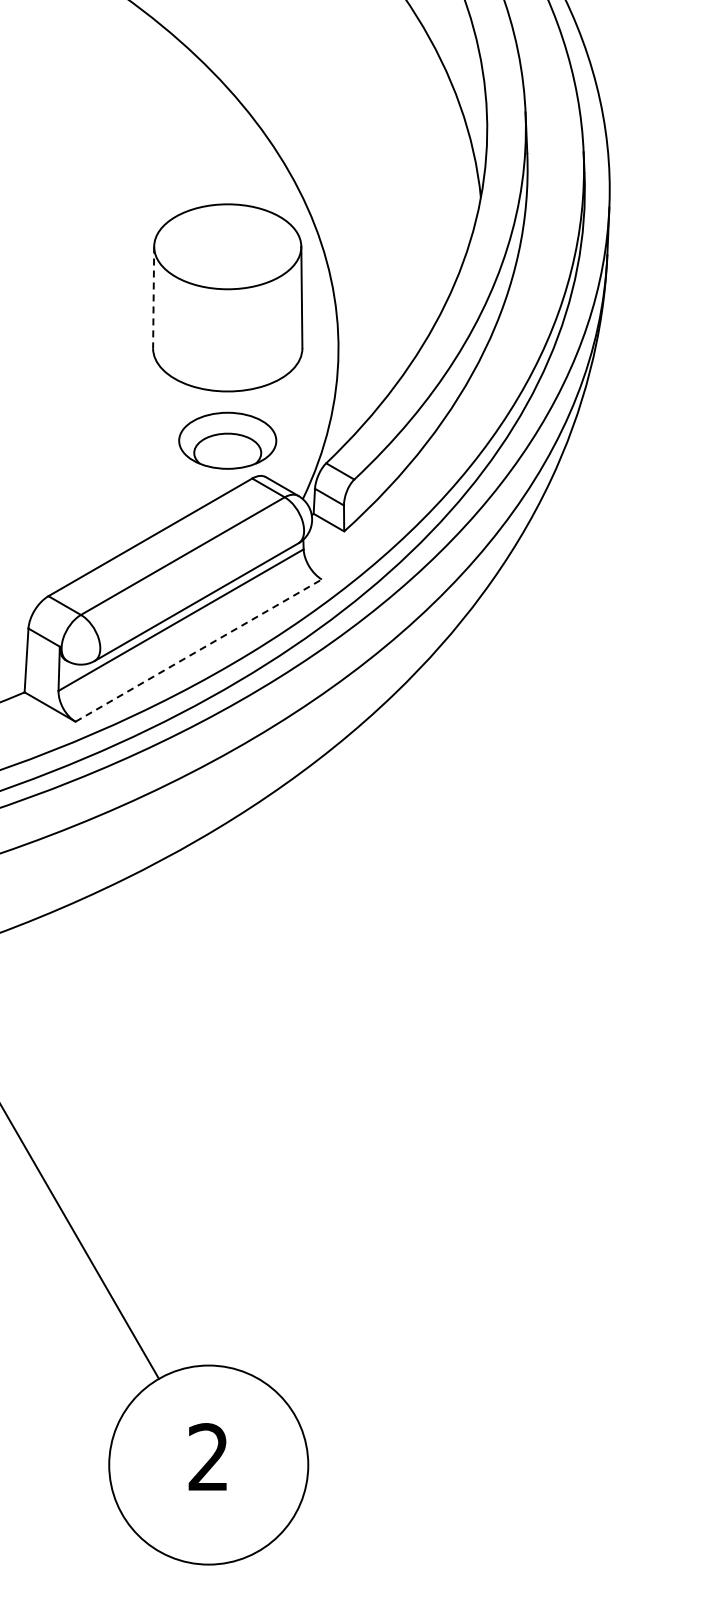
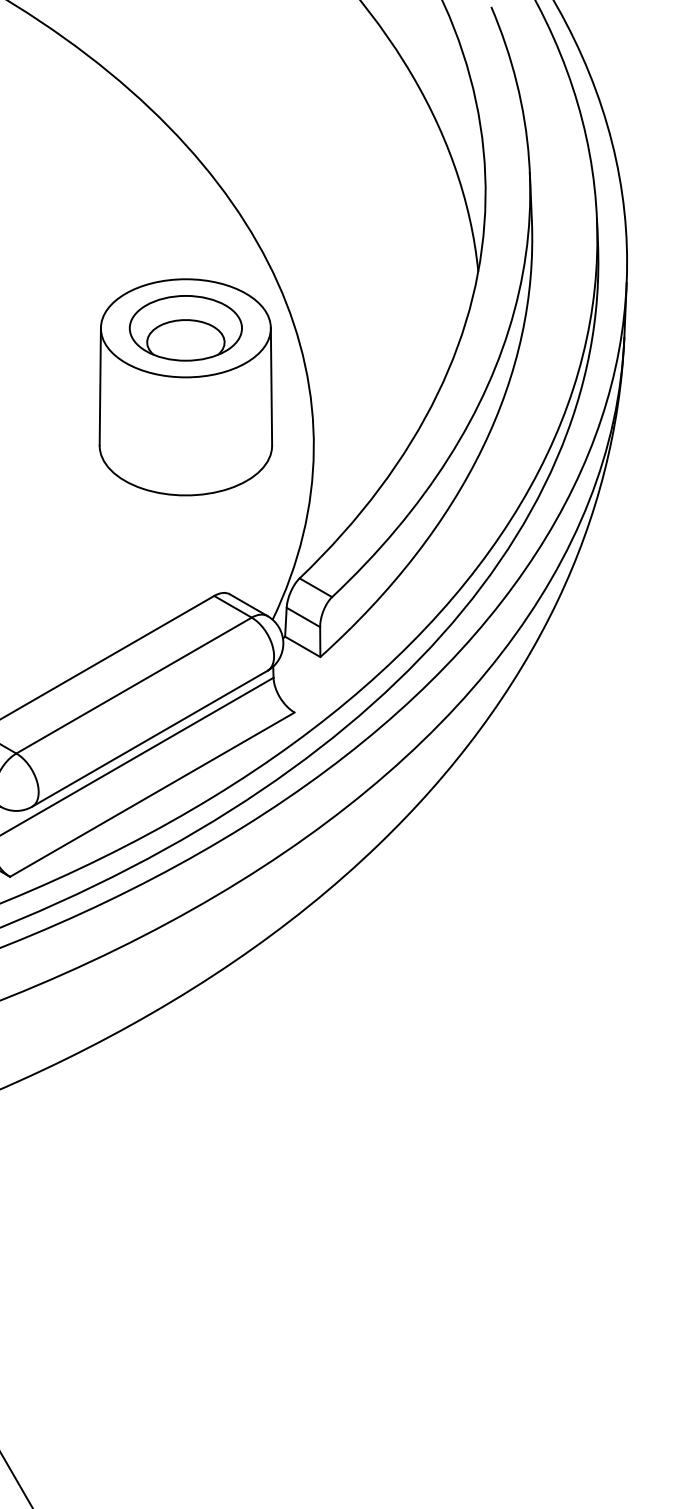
line: (153, 297) -> (100, 386), dashed -> solid
part: (227, 440) -> (185, 327), moved
line: (199, 650) -> (153, 794), dashed -> solid

